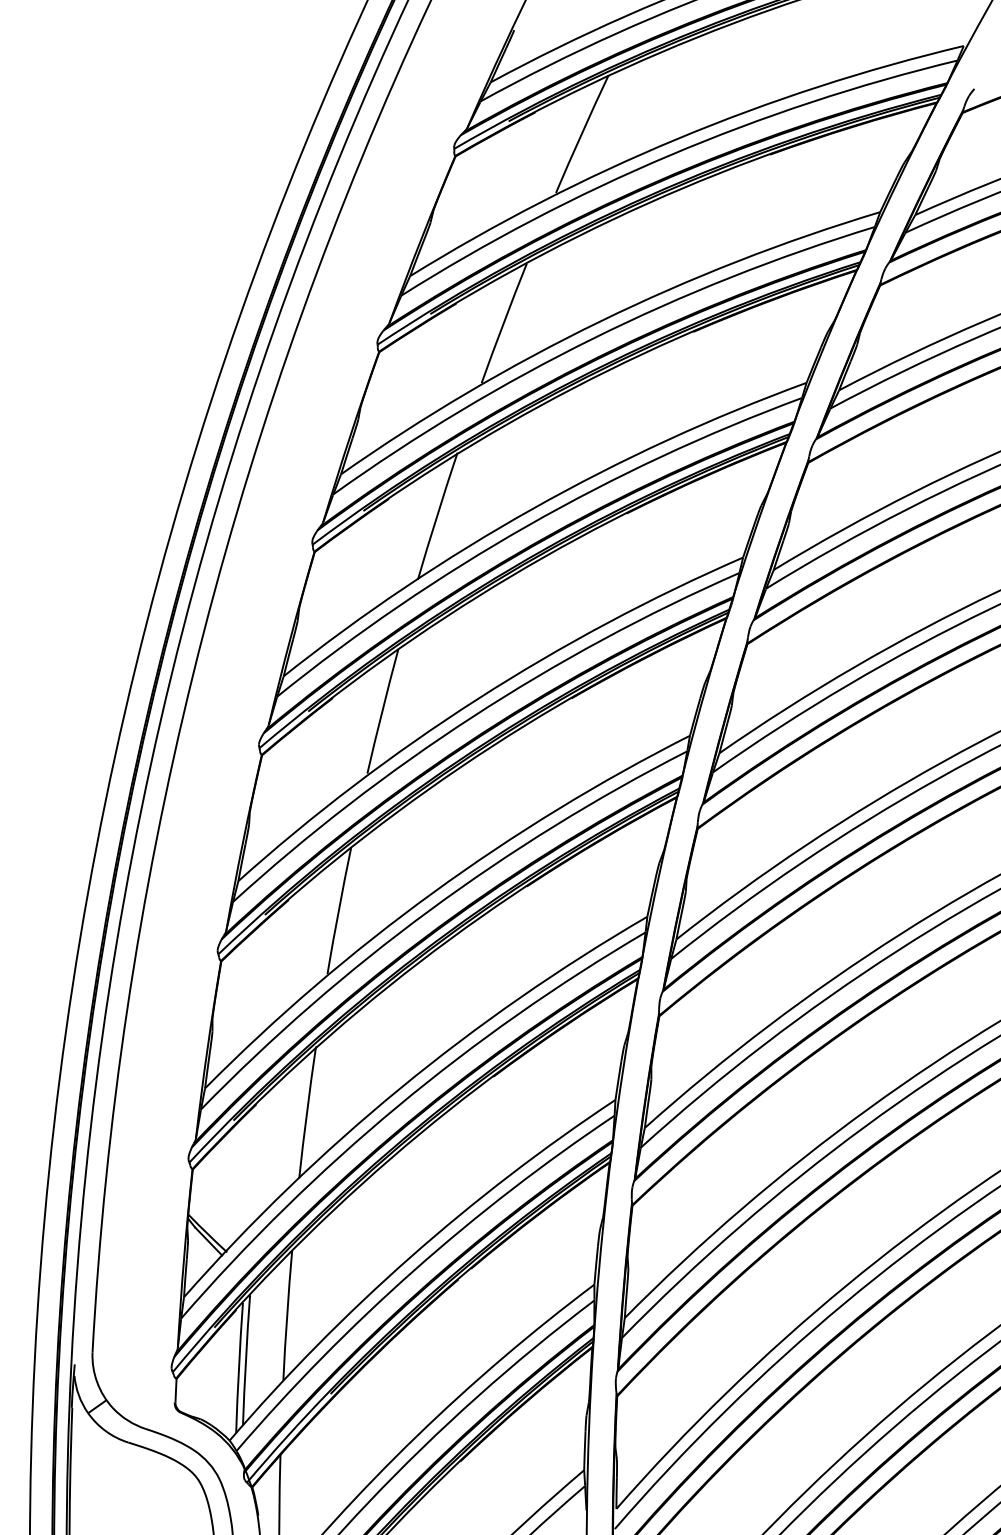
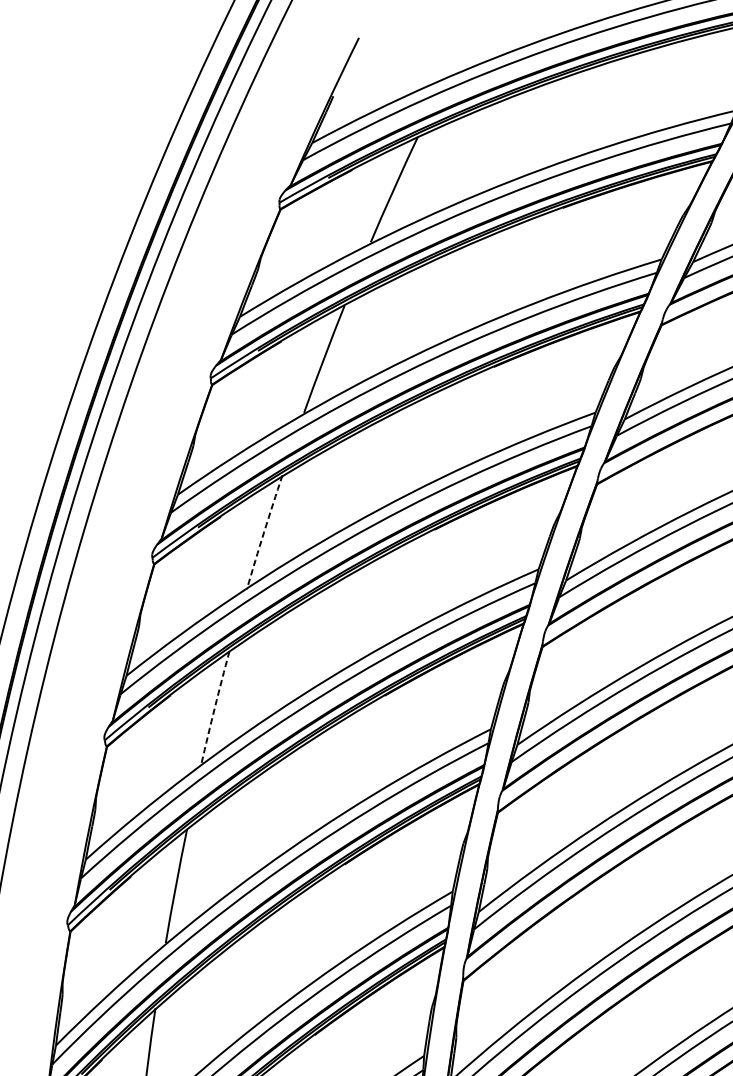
arc: (437, 516) -> (264, 532), solid -> dashed
arc: (382, 711) -> (215, 707), solid -> dashed

